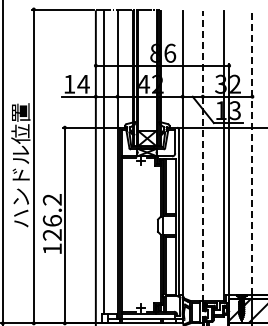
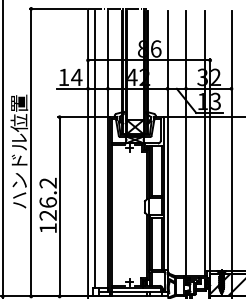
line: (252, 152) -> (231, 139), dashed -> solid
line: (202, 155) -> (185, 142), dashed -> solid

